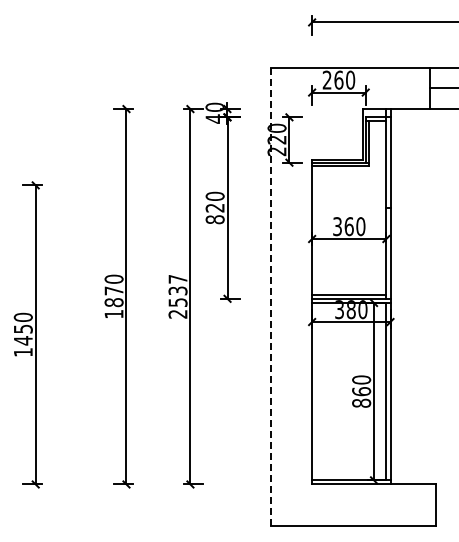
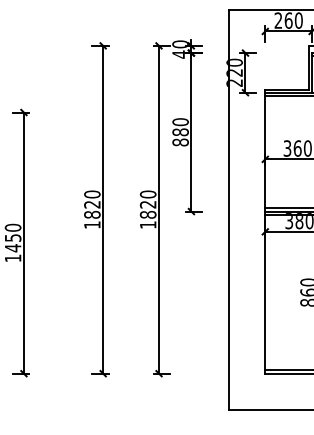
text: (214, 207) -> (180, 131), 820 -> 880
text: (113, 290) -> (91, 204), 1870 -> 1820
text: (177, 296) -> (147, 209), 2537 -> 1820
line: (270, 296) -> (228, 209), dashed -> solid

